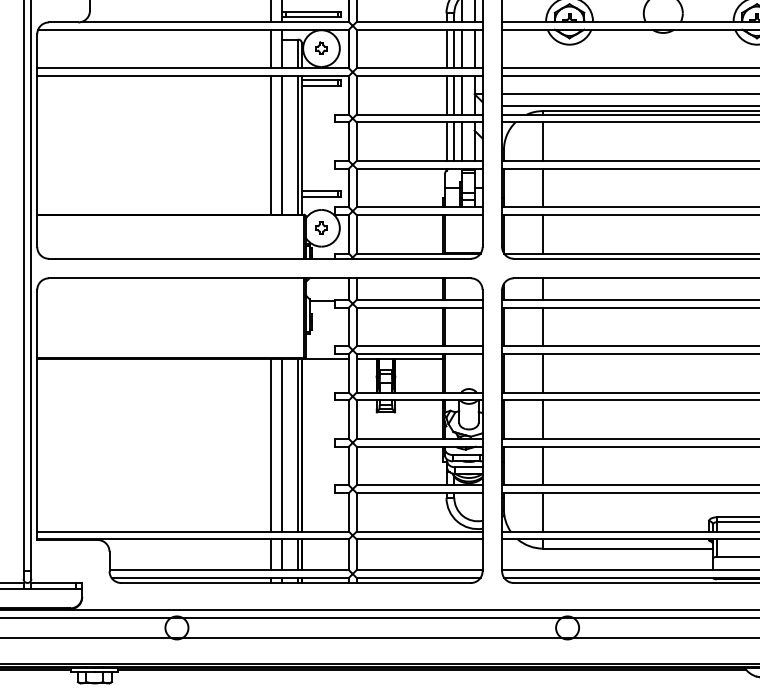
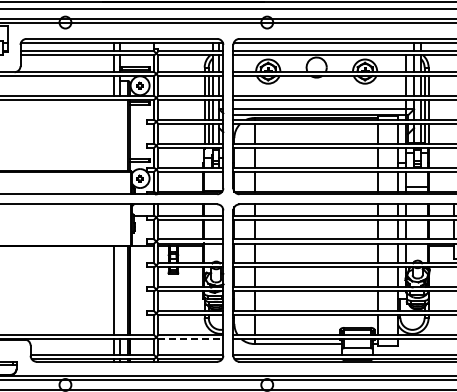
line: (269, 144) -> (113, 135), removed
line: (281, 144) -> (119, 135), removed
line: (281, 445) -> (119, 290), removed
line: (419, 539) -> (190, 339), solid -> dashed

